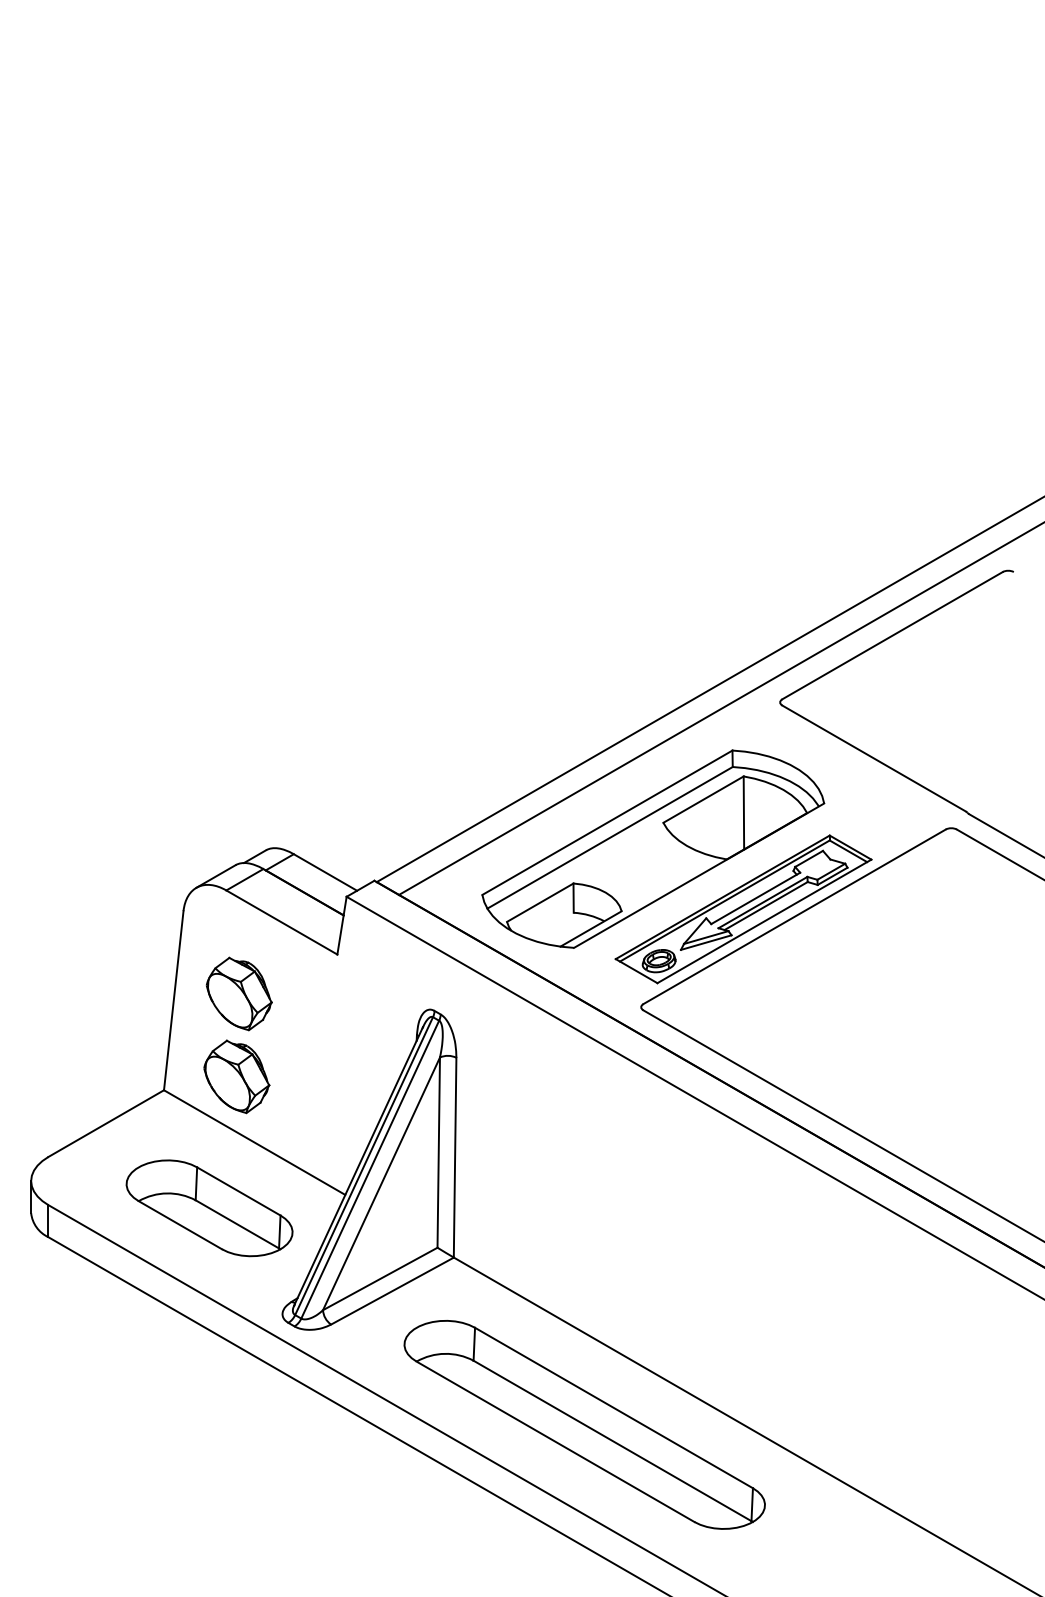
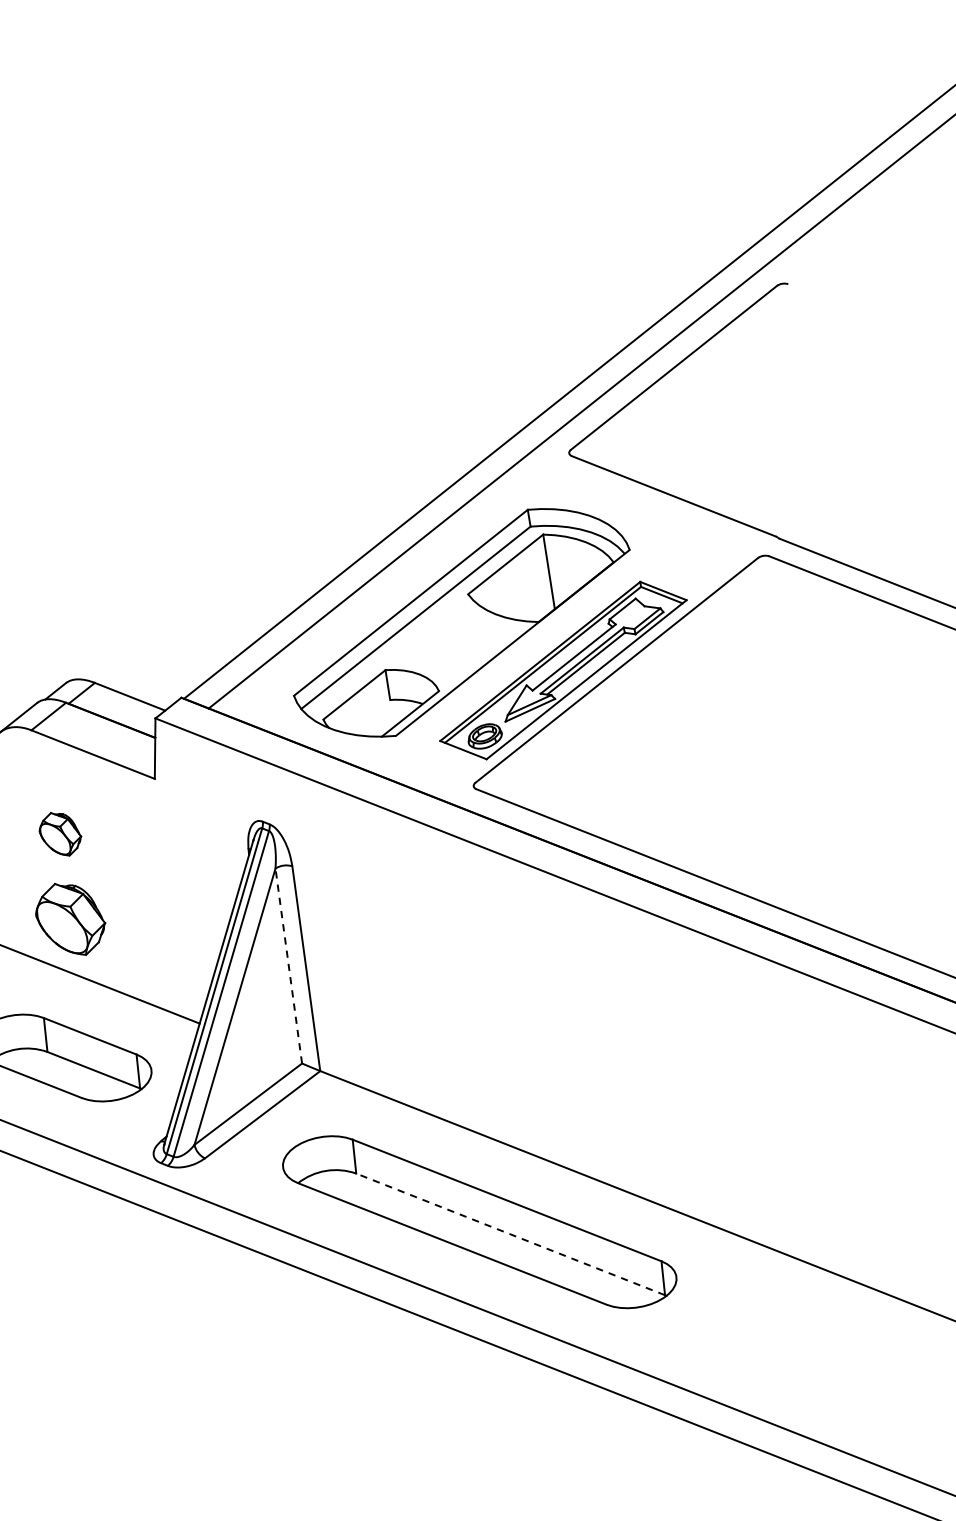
part: (238, 993) -> (59, 833), size x0.6
line: (438, 1152) -> (288, 965), solid -> dashed
line: (612, 1440) -> (510, 1233), solid -> dashed

